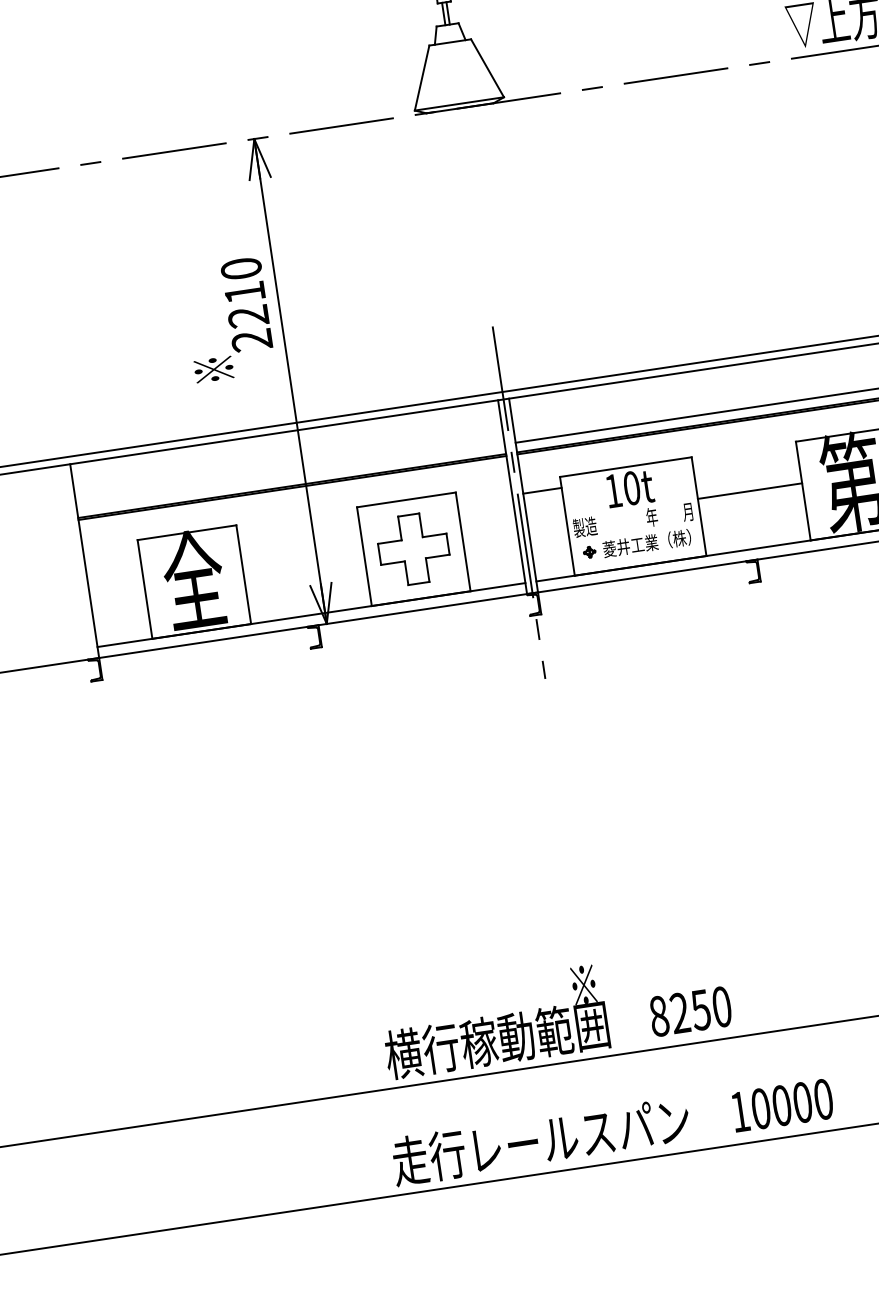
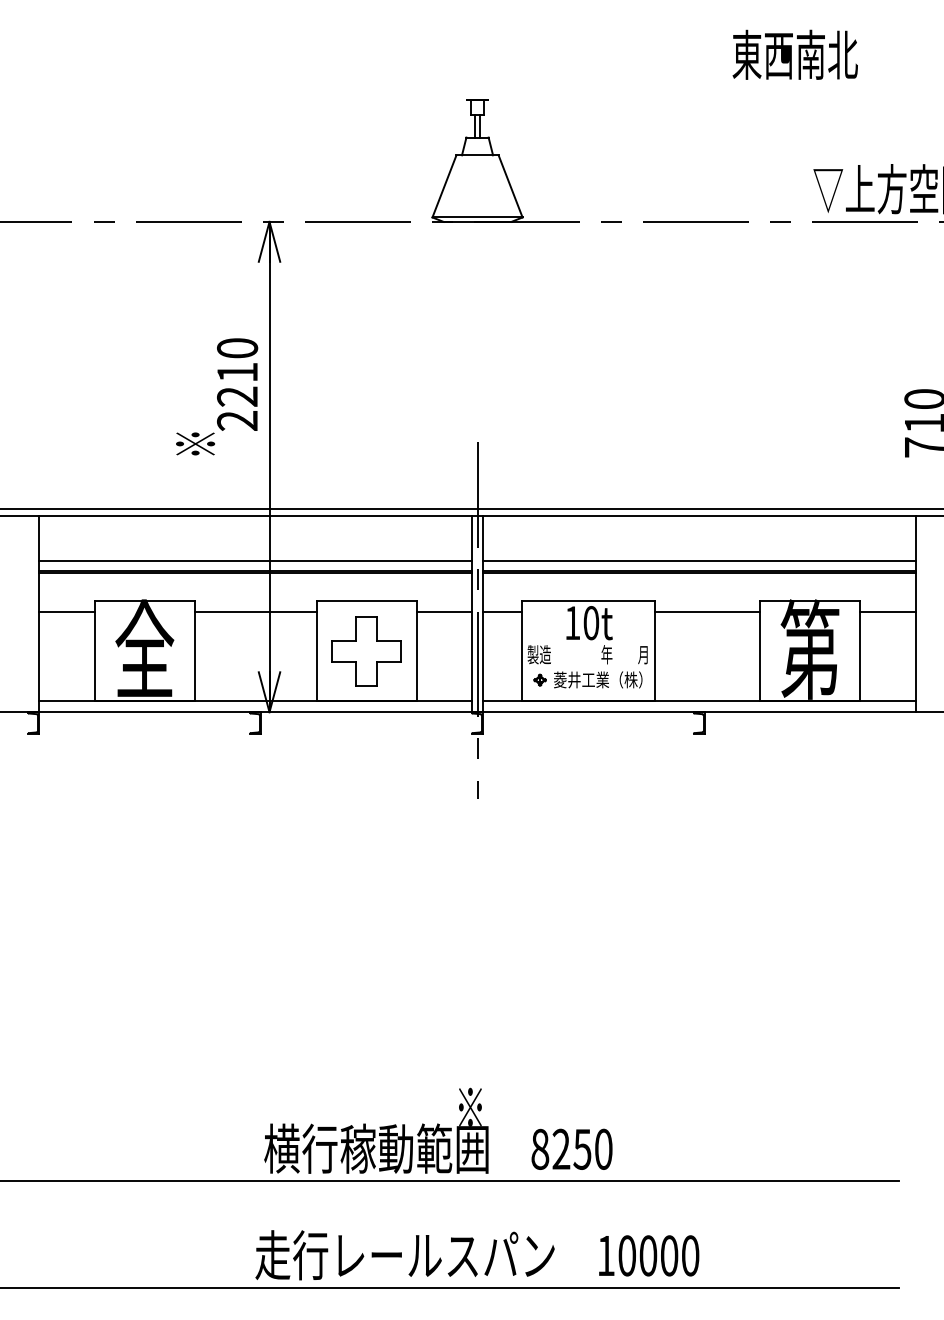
line: (290, 476) -> (255, 560), added
line: (749, 491) -> (707, 612), moved
line: (485, 499) -> (444, 612), added
line: (298, 527) -> (255, 612), added
line: (111, 555) -> (66, 612), added

